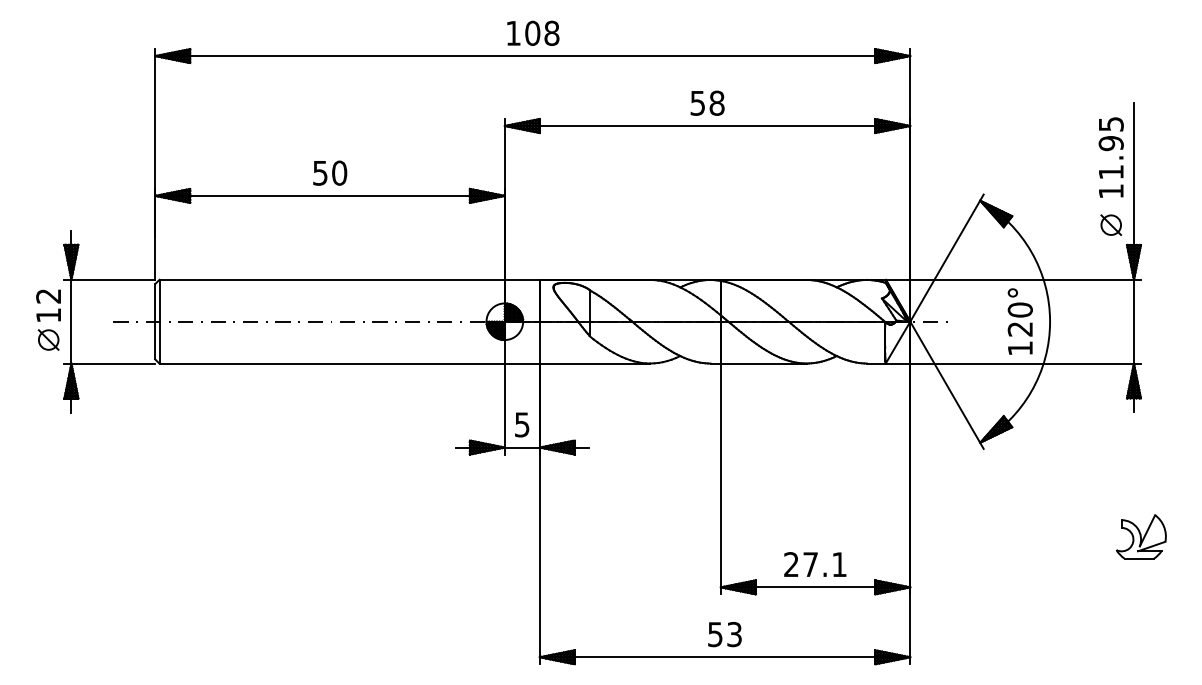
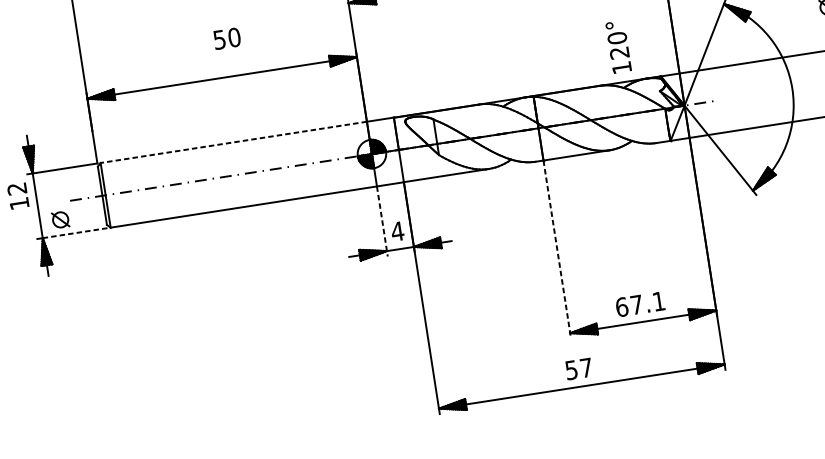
text: (330, 172) -> (227, 38), moved
line: (332, 279) -> (234, 142), solid -> dashed
text: (1019, 321) -> (618, 47), moved
part: (48, 339) -> (60, 219), moved
line: (113, 363) -> (75, 233), solid -> dashed
line: (504, 409) -> (382, 221), solid -> dashed
text: (522, 424) -> (397, 231), 5 -> 4
line: (720, 479) -> (557, 250), solid -> dashed
text: (791, 564) -> (621, 307), 27.1 -> 67.1
text: (734, 634) -> (586, 367), 53 -> 57

